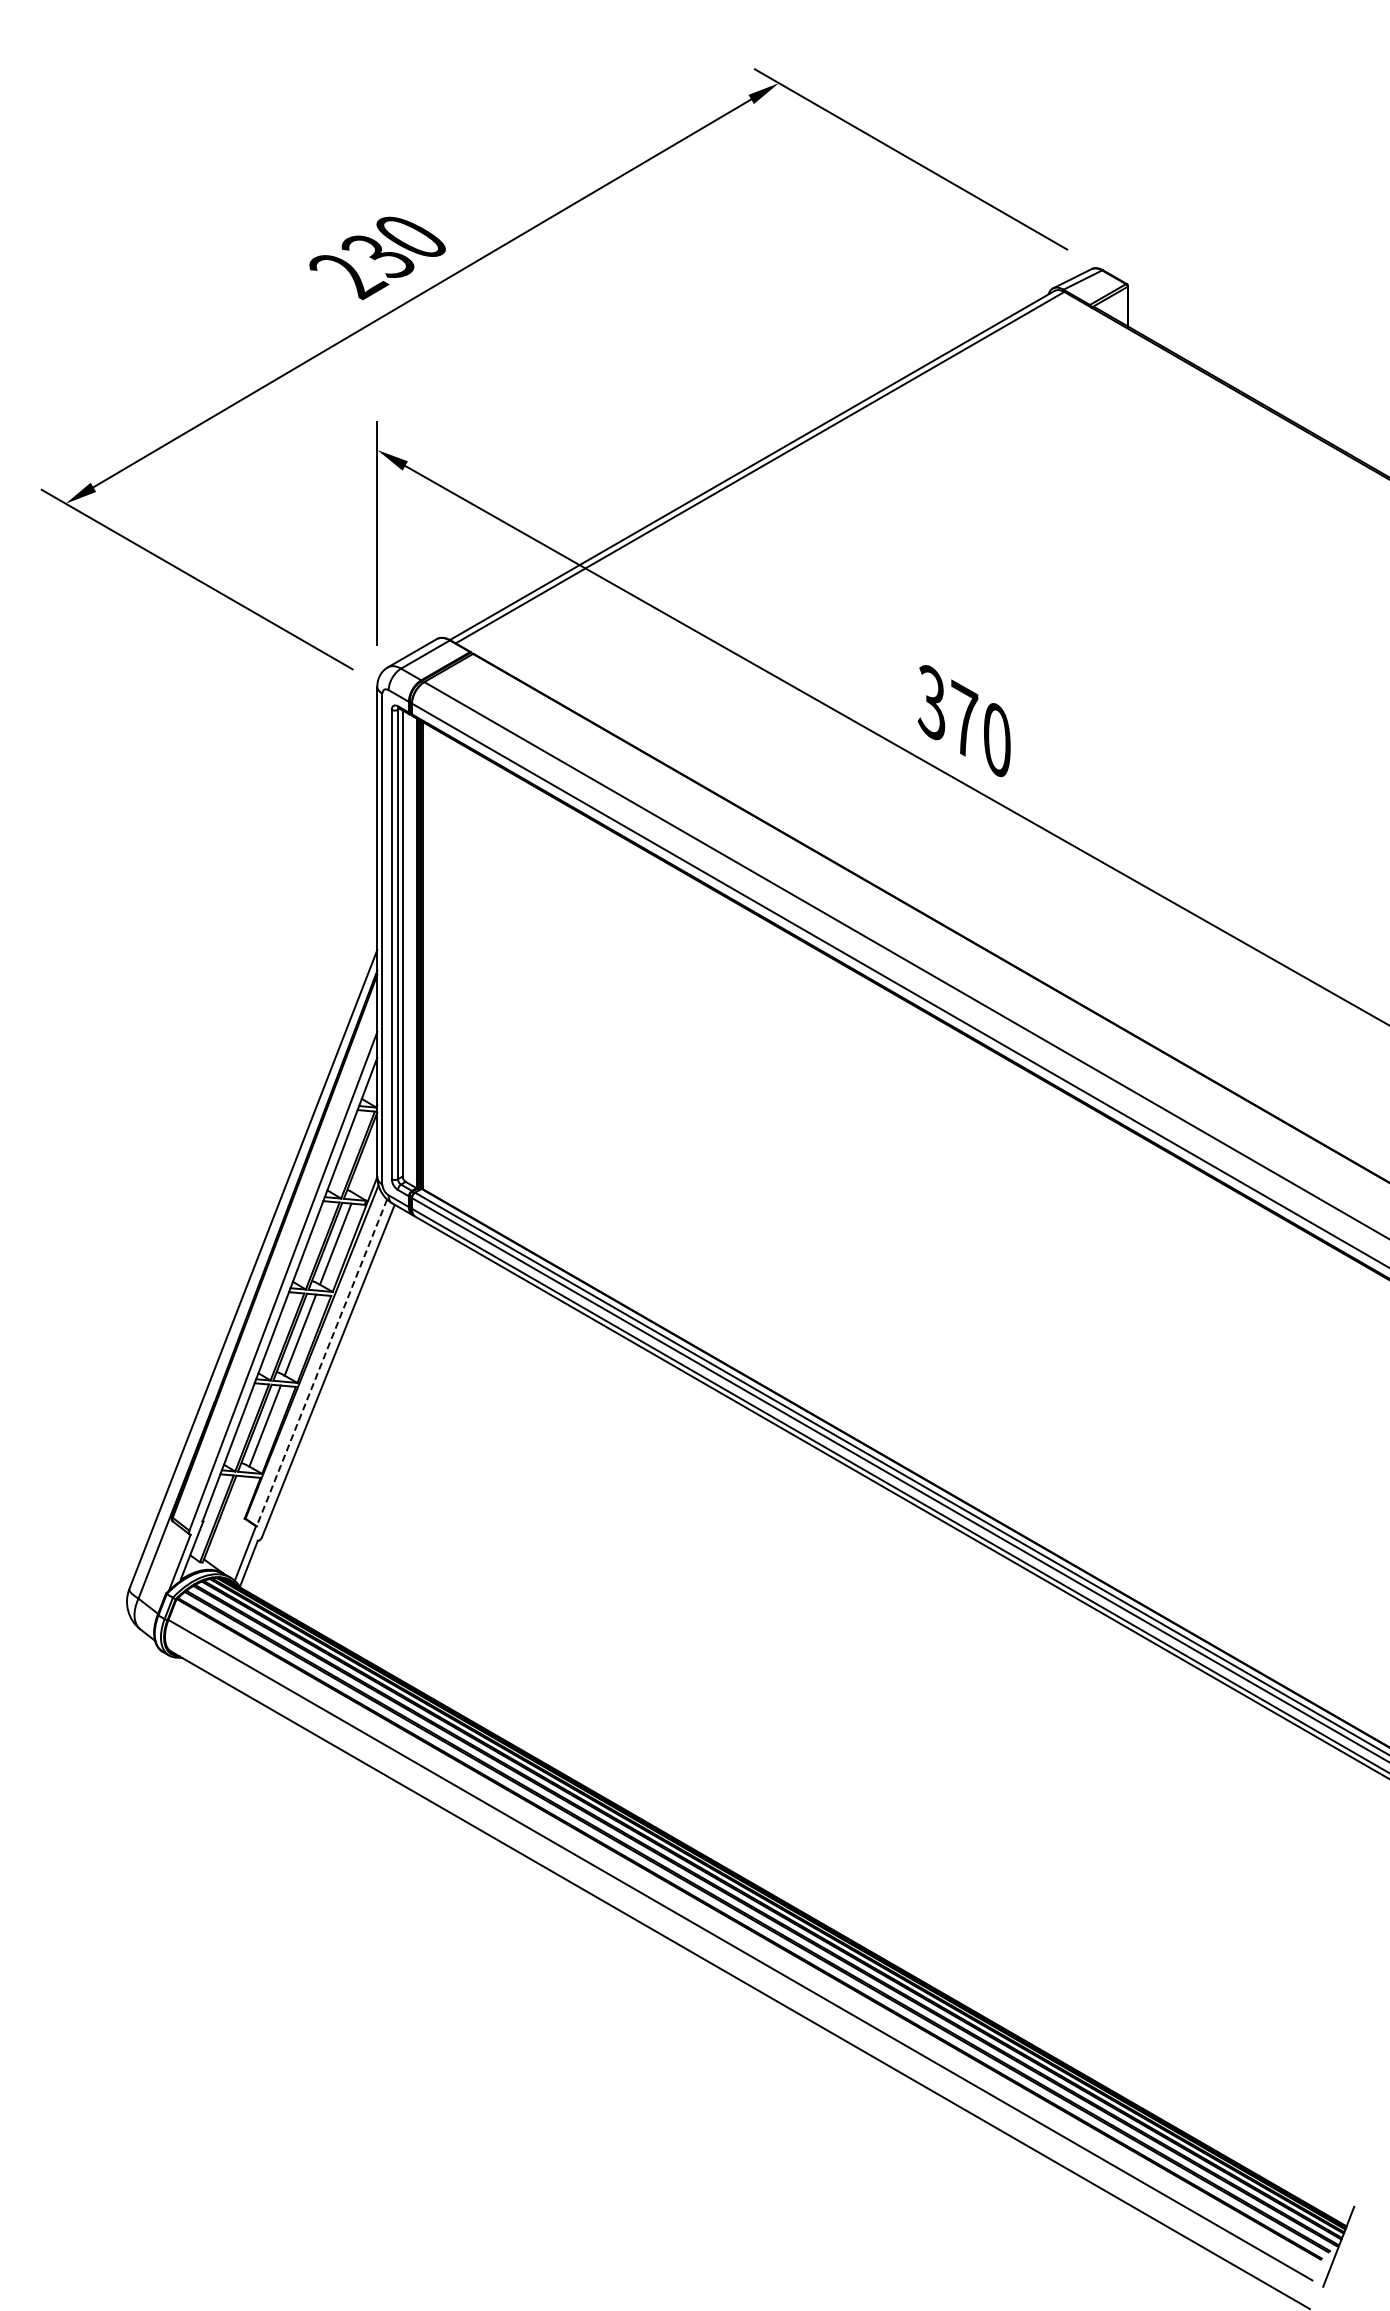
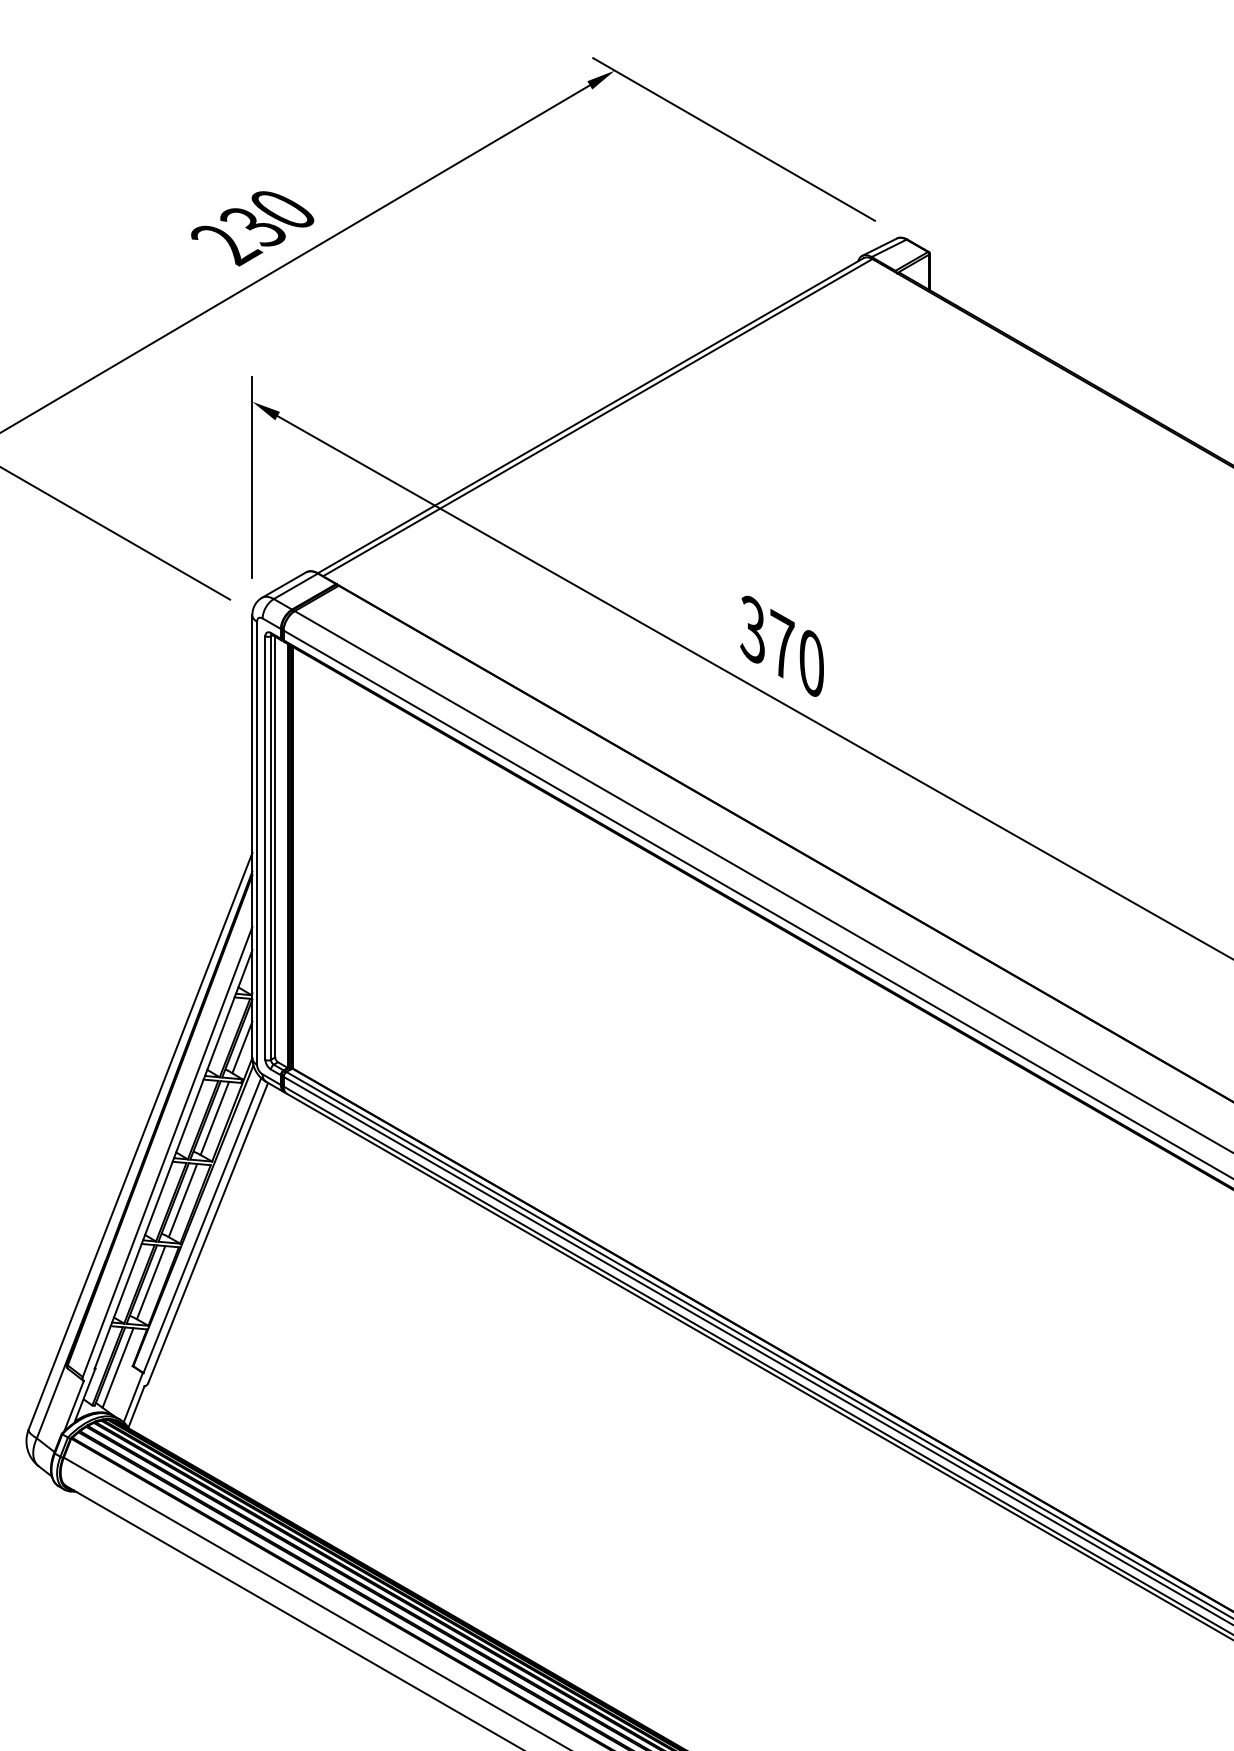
line: (366, 1165) -> (242, 1047), added
line: (321, 1362) -> (202, 1225), dashed -> solid
line: (228, 1520) -> (118, 1367), added

